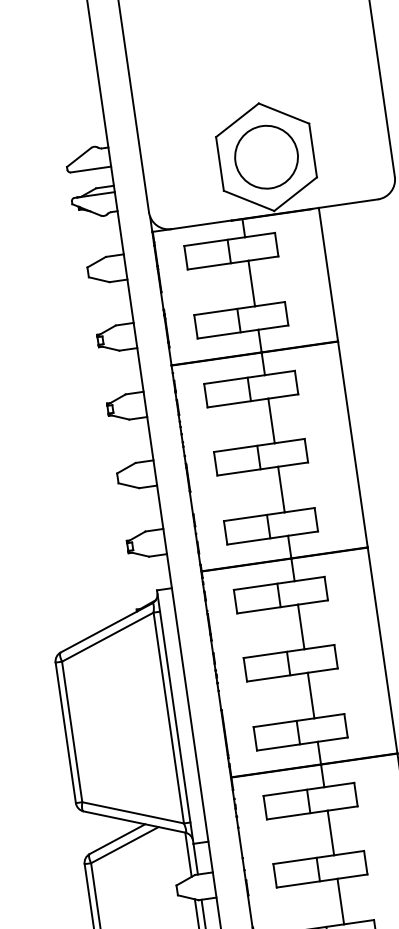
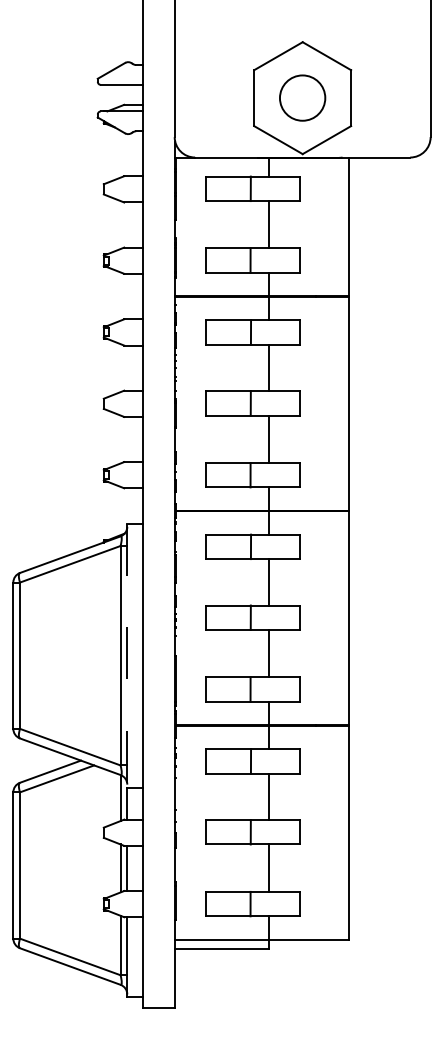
circle: (266, 156) -> (302, 97), size x0.7
line: (175, 716) -> (127, 655), solid -> dashed

